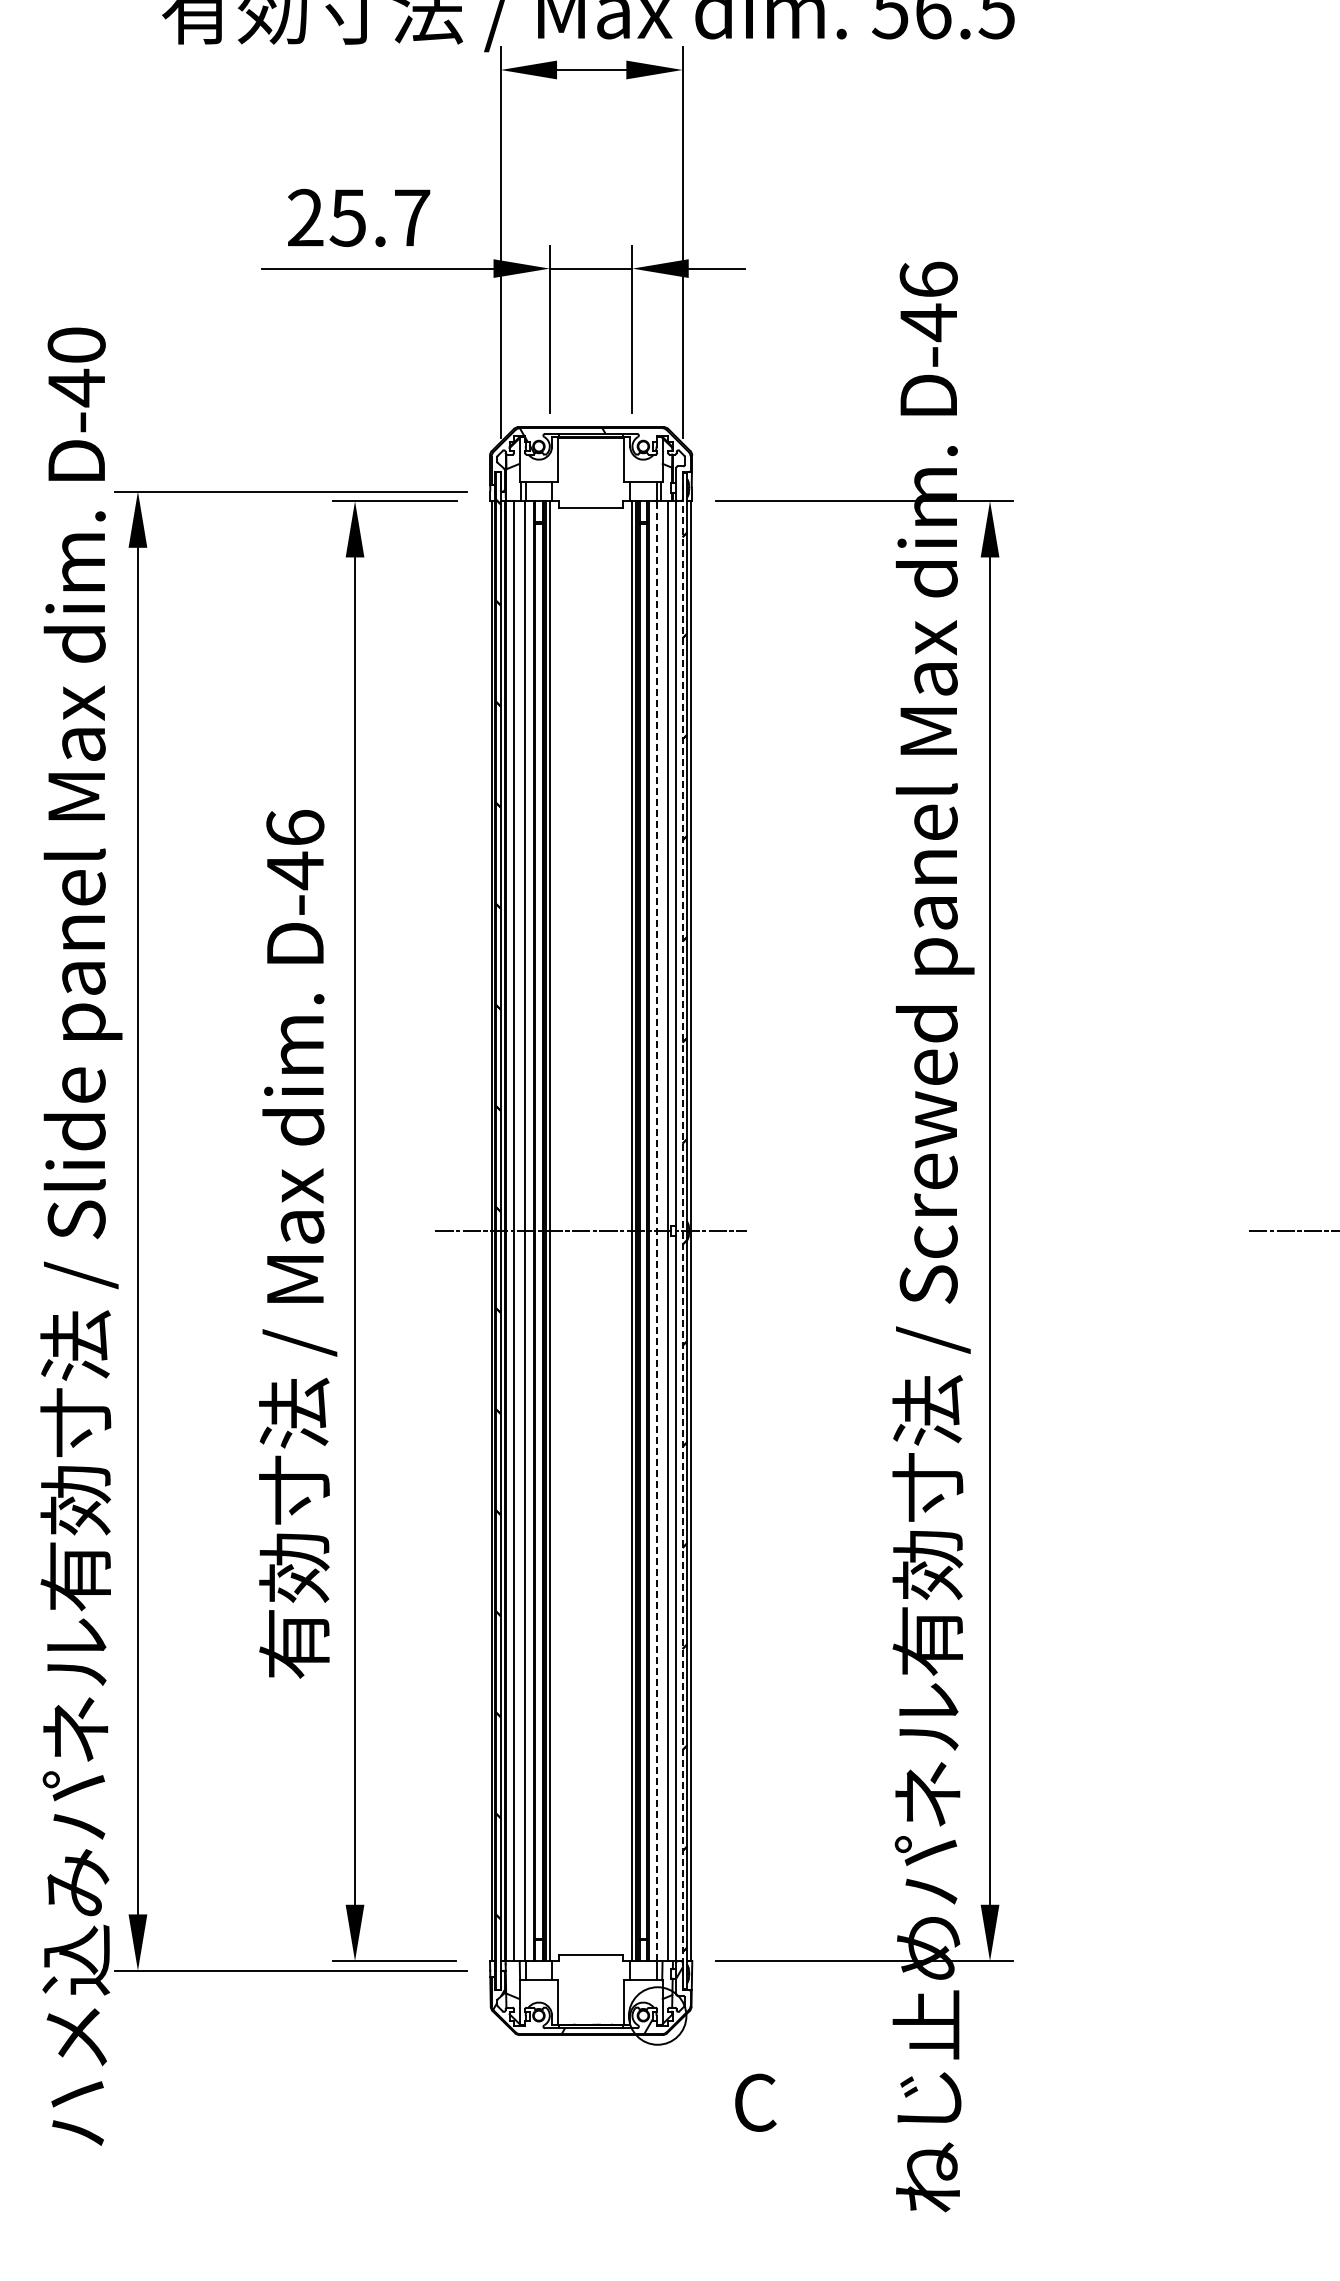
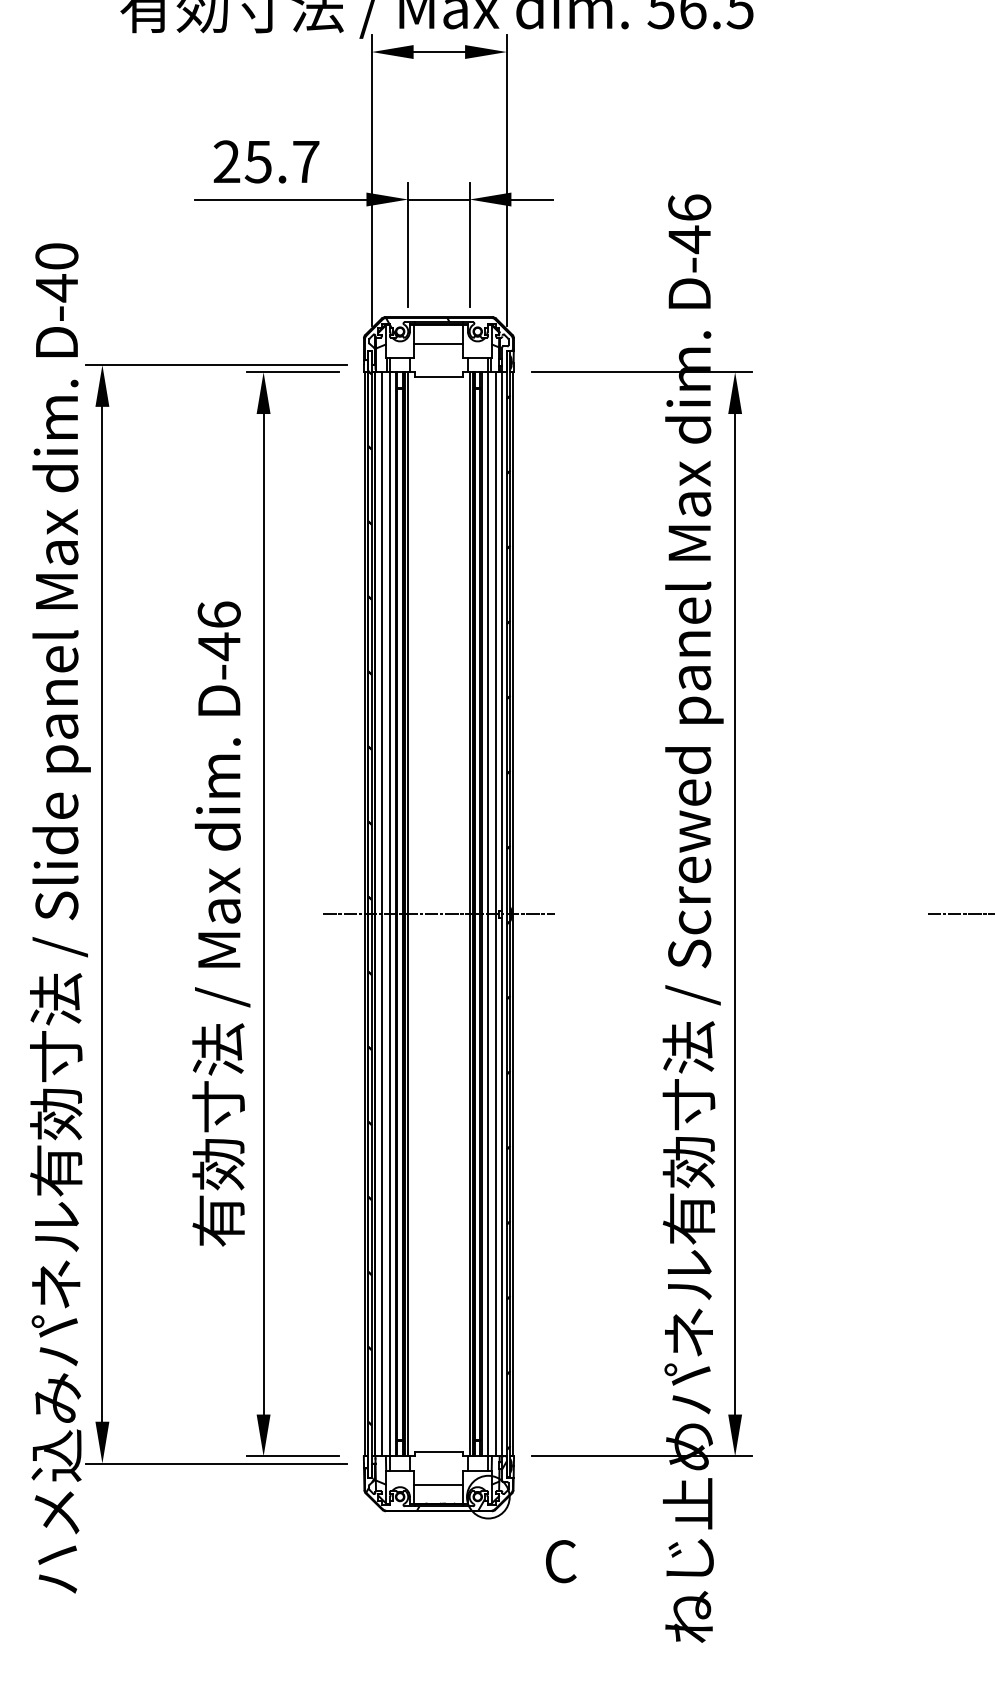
line: (591, 463) -> (439, 344), added
line: (657, 1231) -> (488, 914), dashed -> solid
line: (682, 1231) -> (506, 914), dashed -> solid
line: (591, 1999) -> (439, 1484), added

